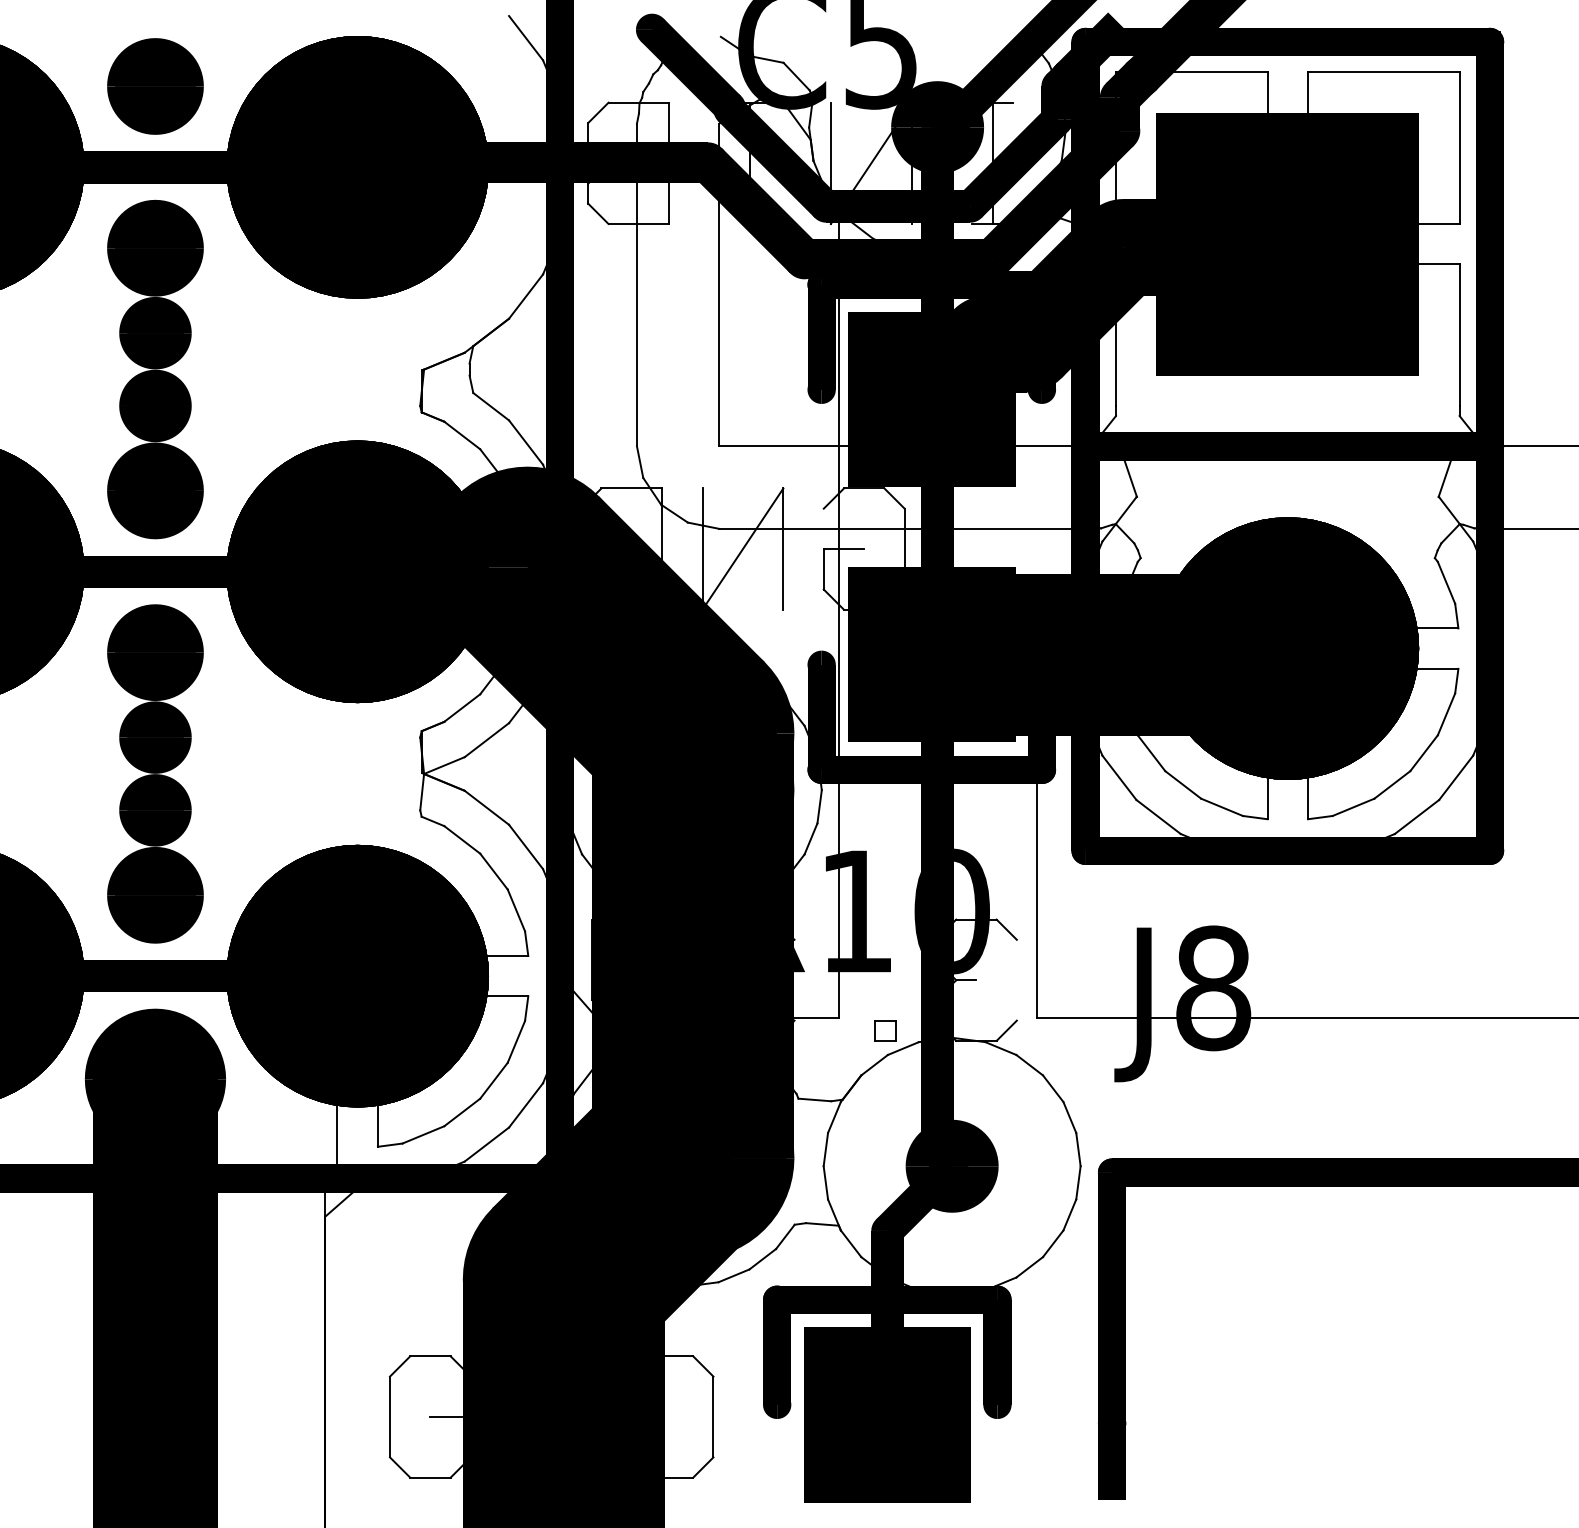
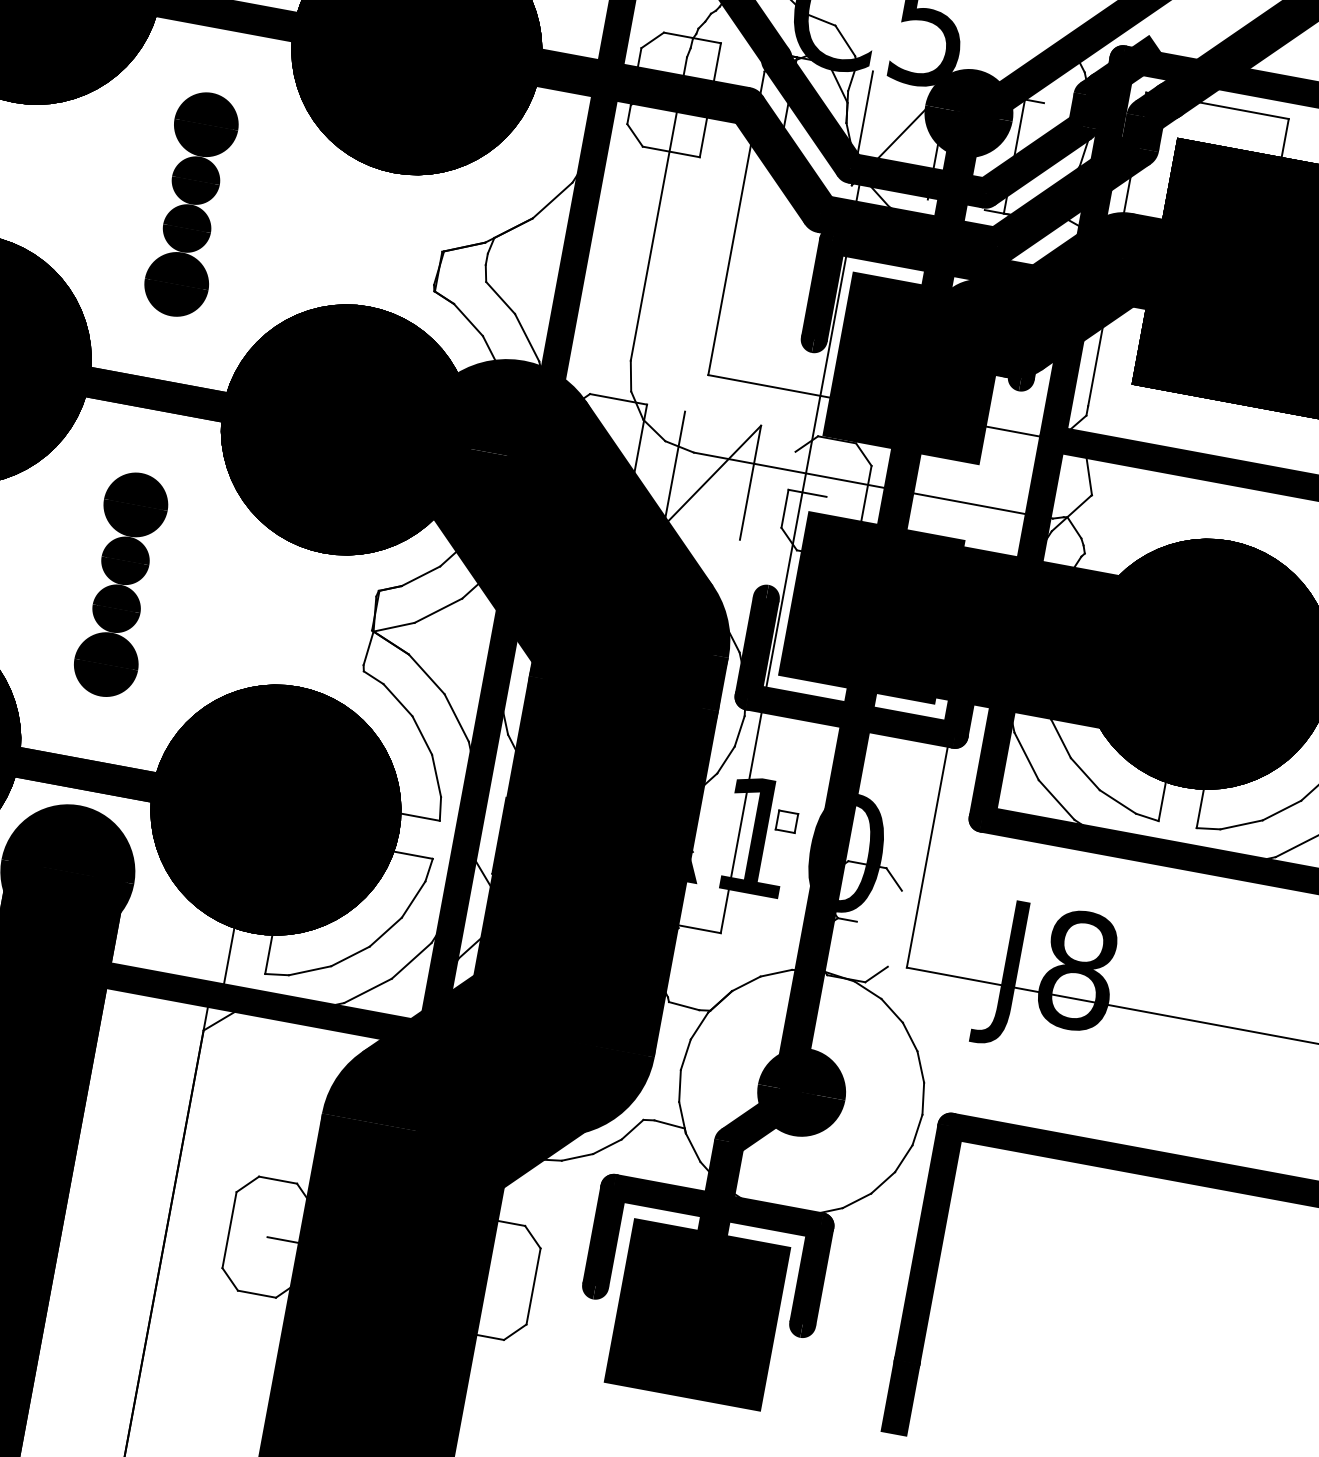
part: (155, 369) -> (191, 204), size x0.7
part: (155, 773) -> (121, 584), size x0.7
part: (885, 1030) -> (787, 821), moved

